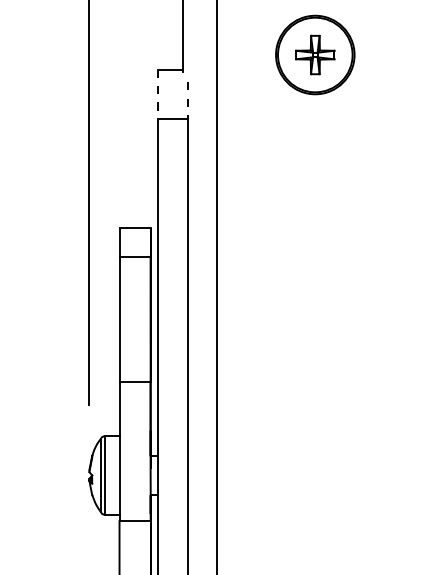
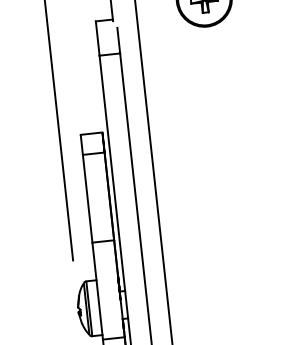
line: (158, 94) -> (97, 38), dashed -> solid
line: (187, 101) -> (118, 41), dashed -> solid

